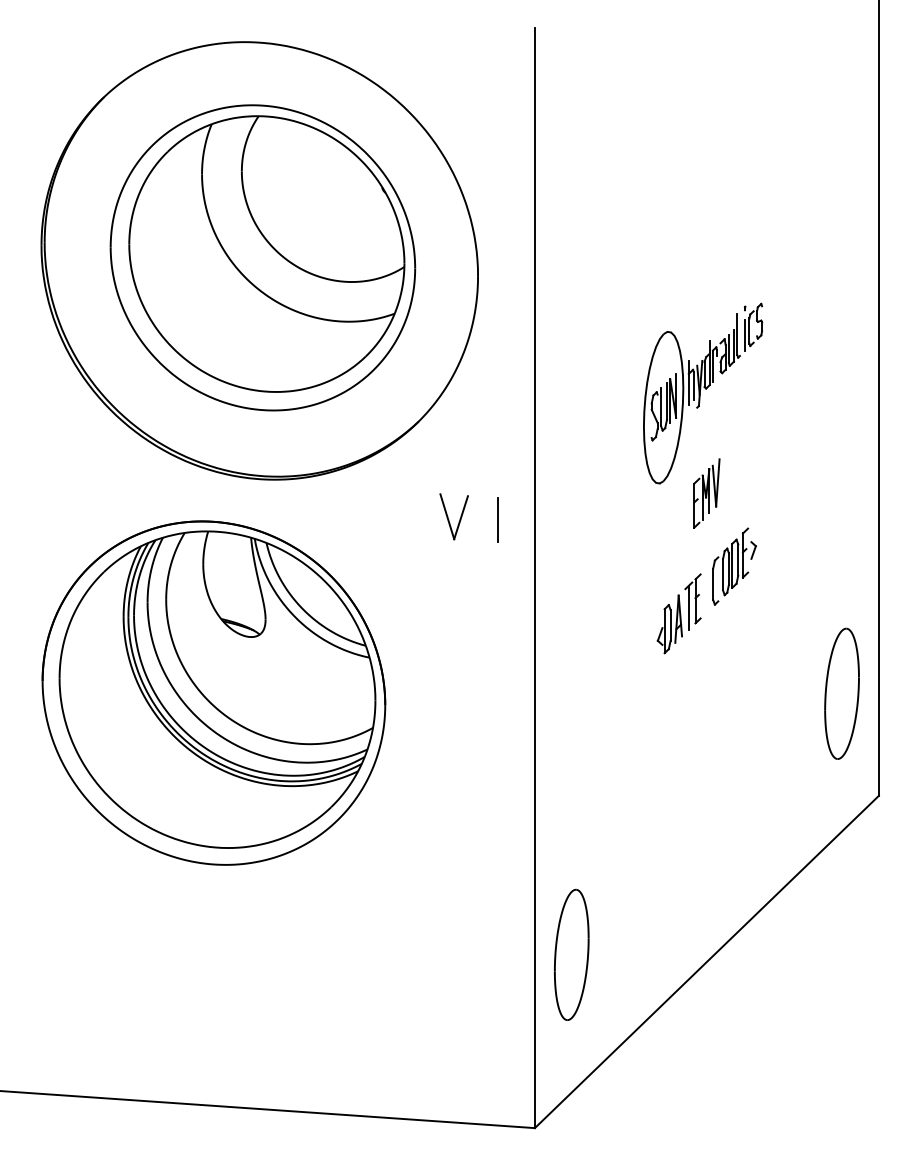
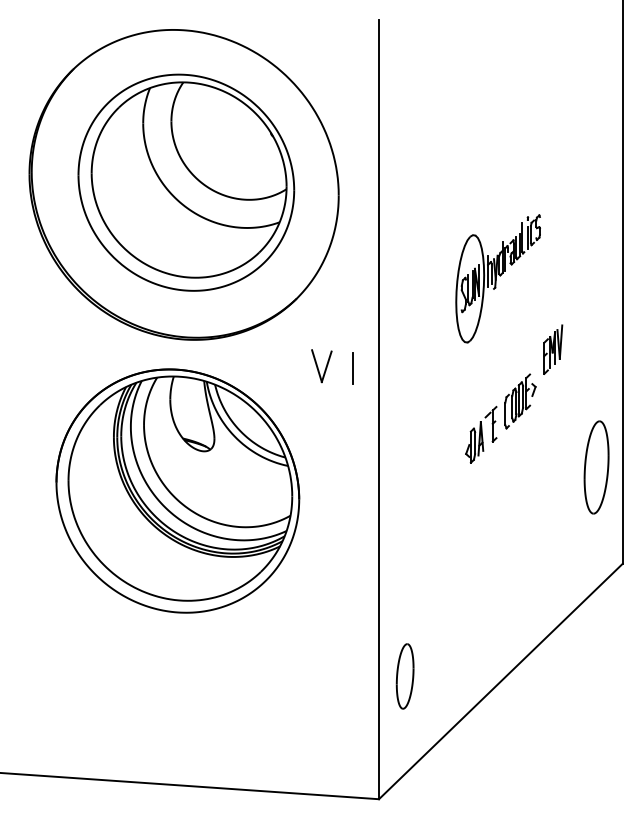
part: (706, 493) -> (553, 349), moved
line: (688, 607) -> (487, 430), removed
part: (213, 692) -> (177, 490), moved
part: (841, 693) -> (596, 467), moved
part: (571, 954) -> (404, 676), size x0.7

